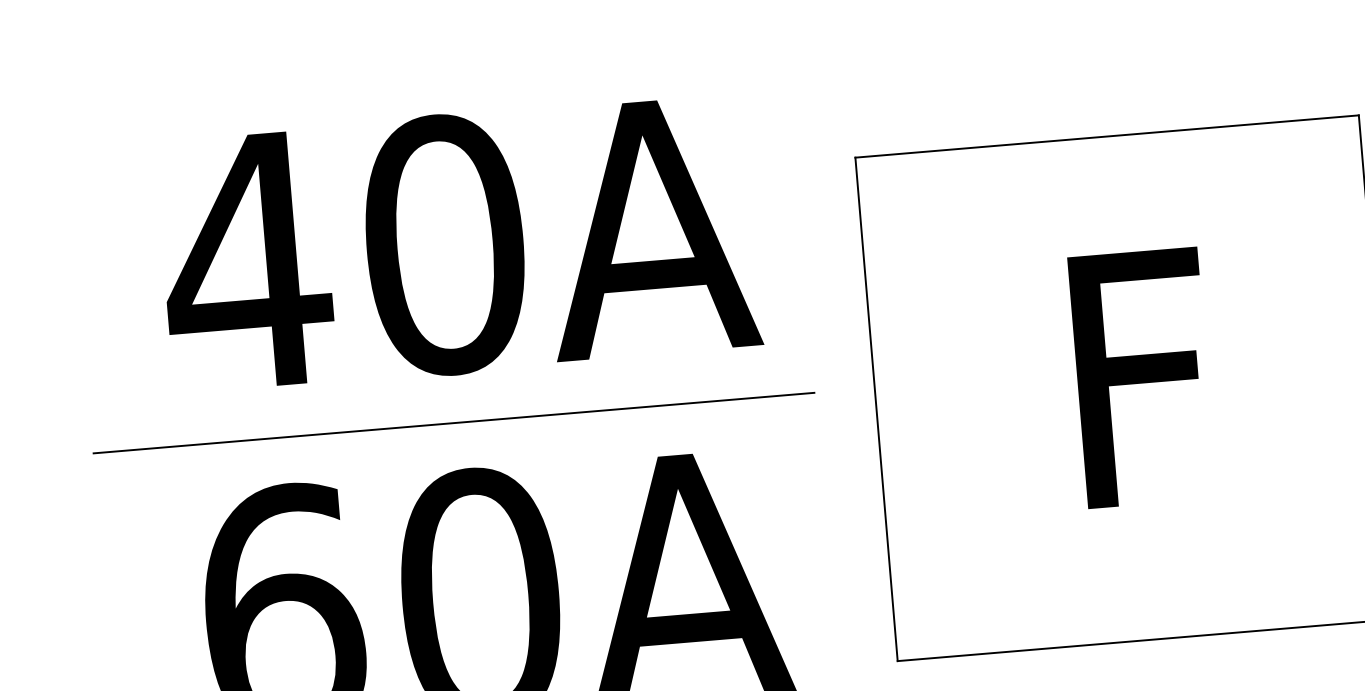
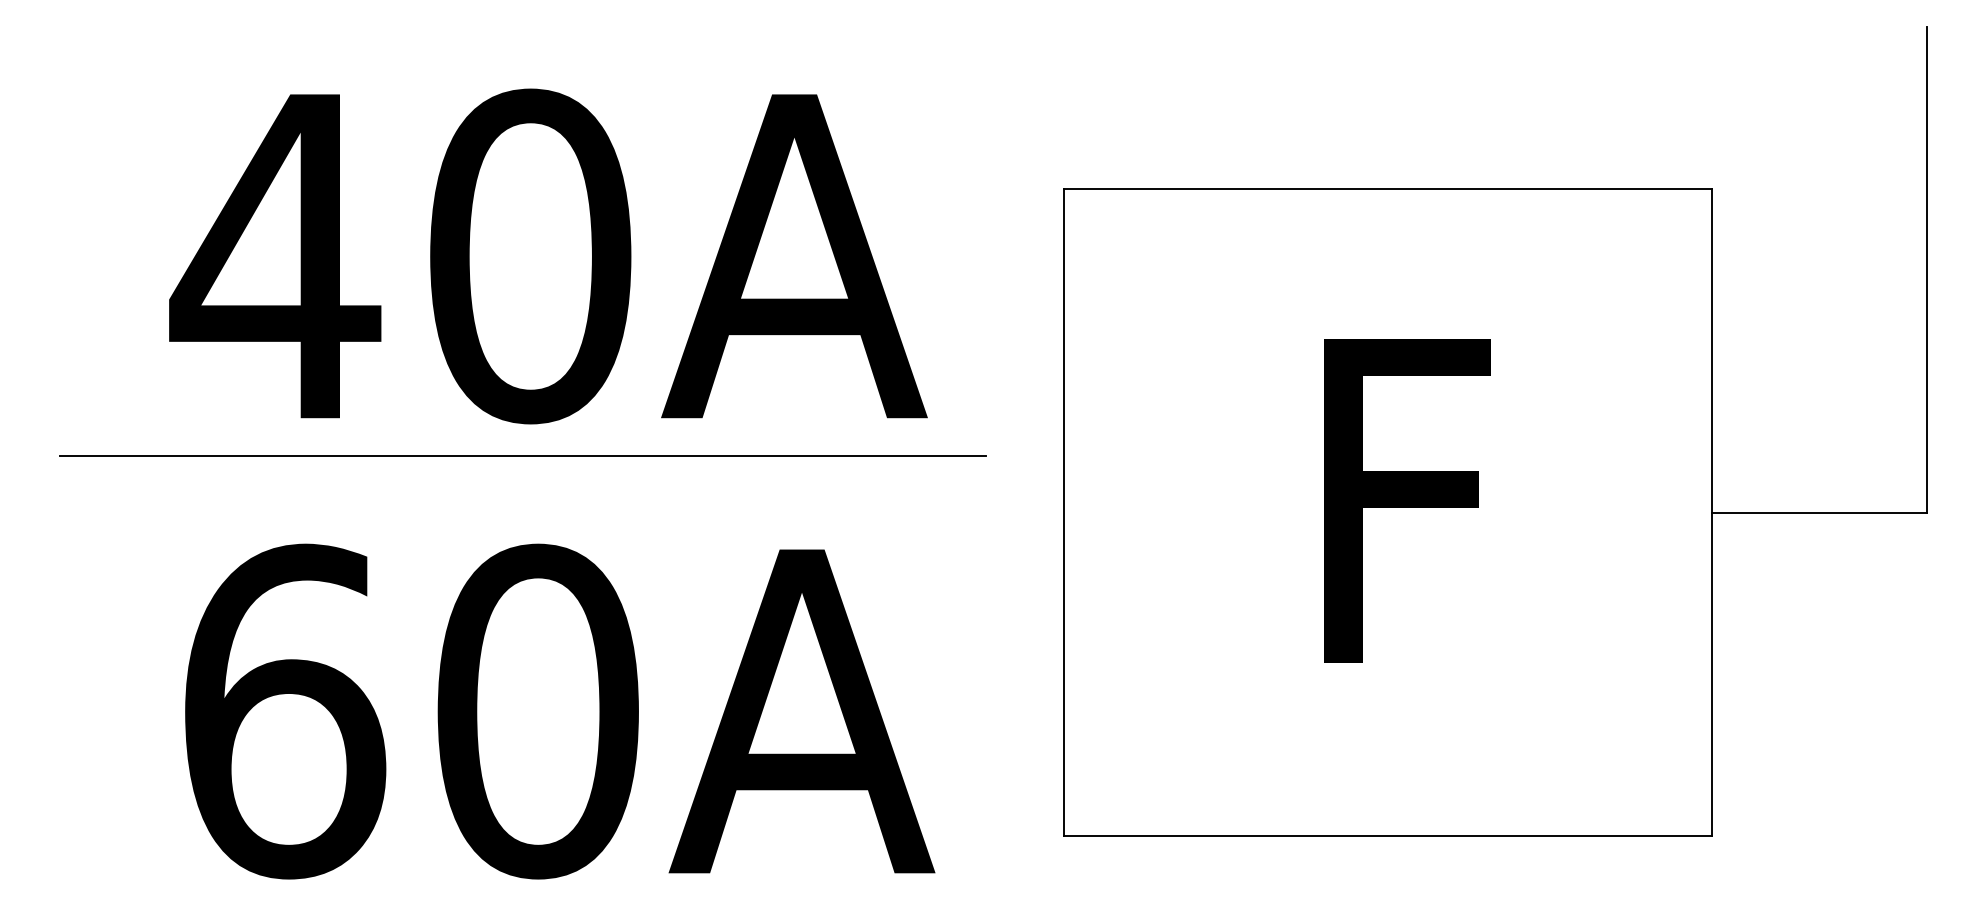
line: (453, 422) -> (522, 455), moved

